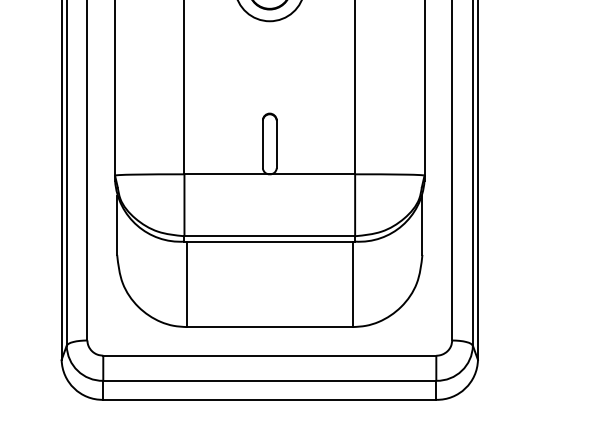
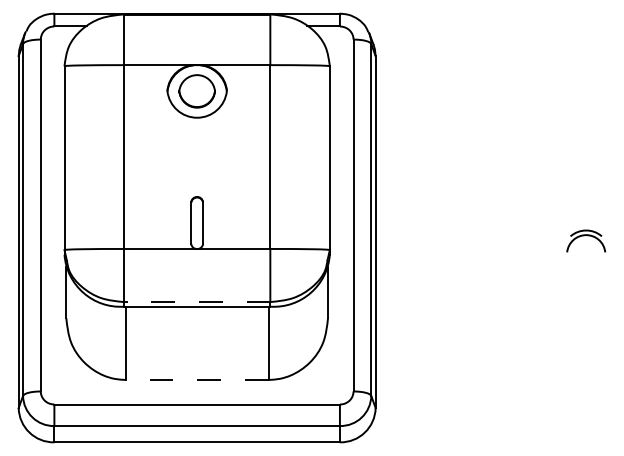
line: (269, 236) -> (196, 302), solid -> dashed
line: (269, 326) -> (196, 379), solid -> dashed

